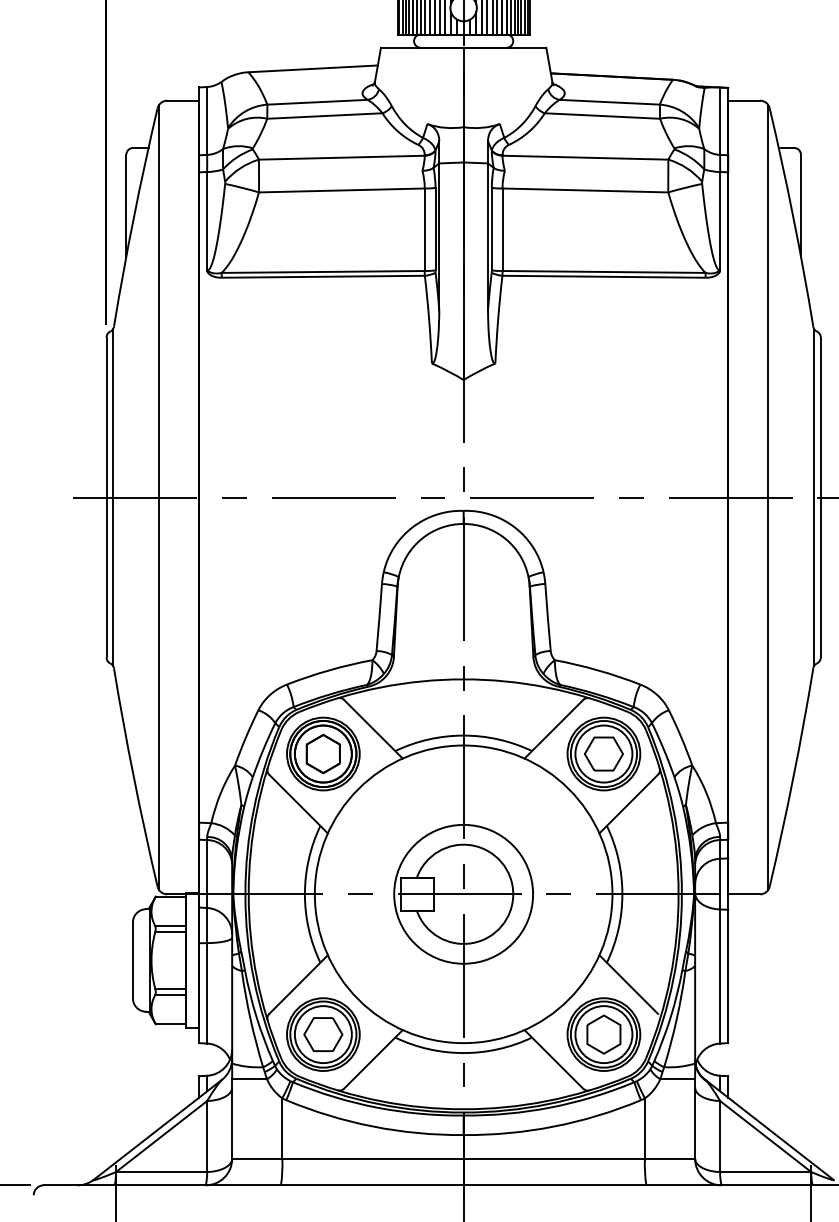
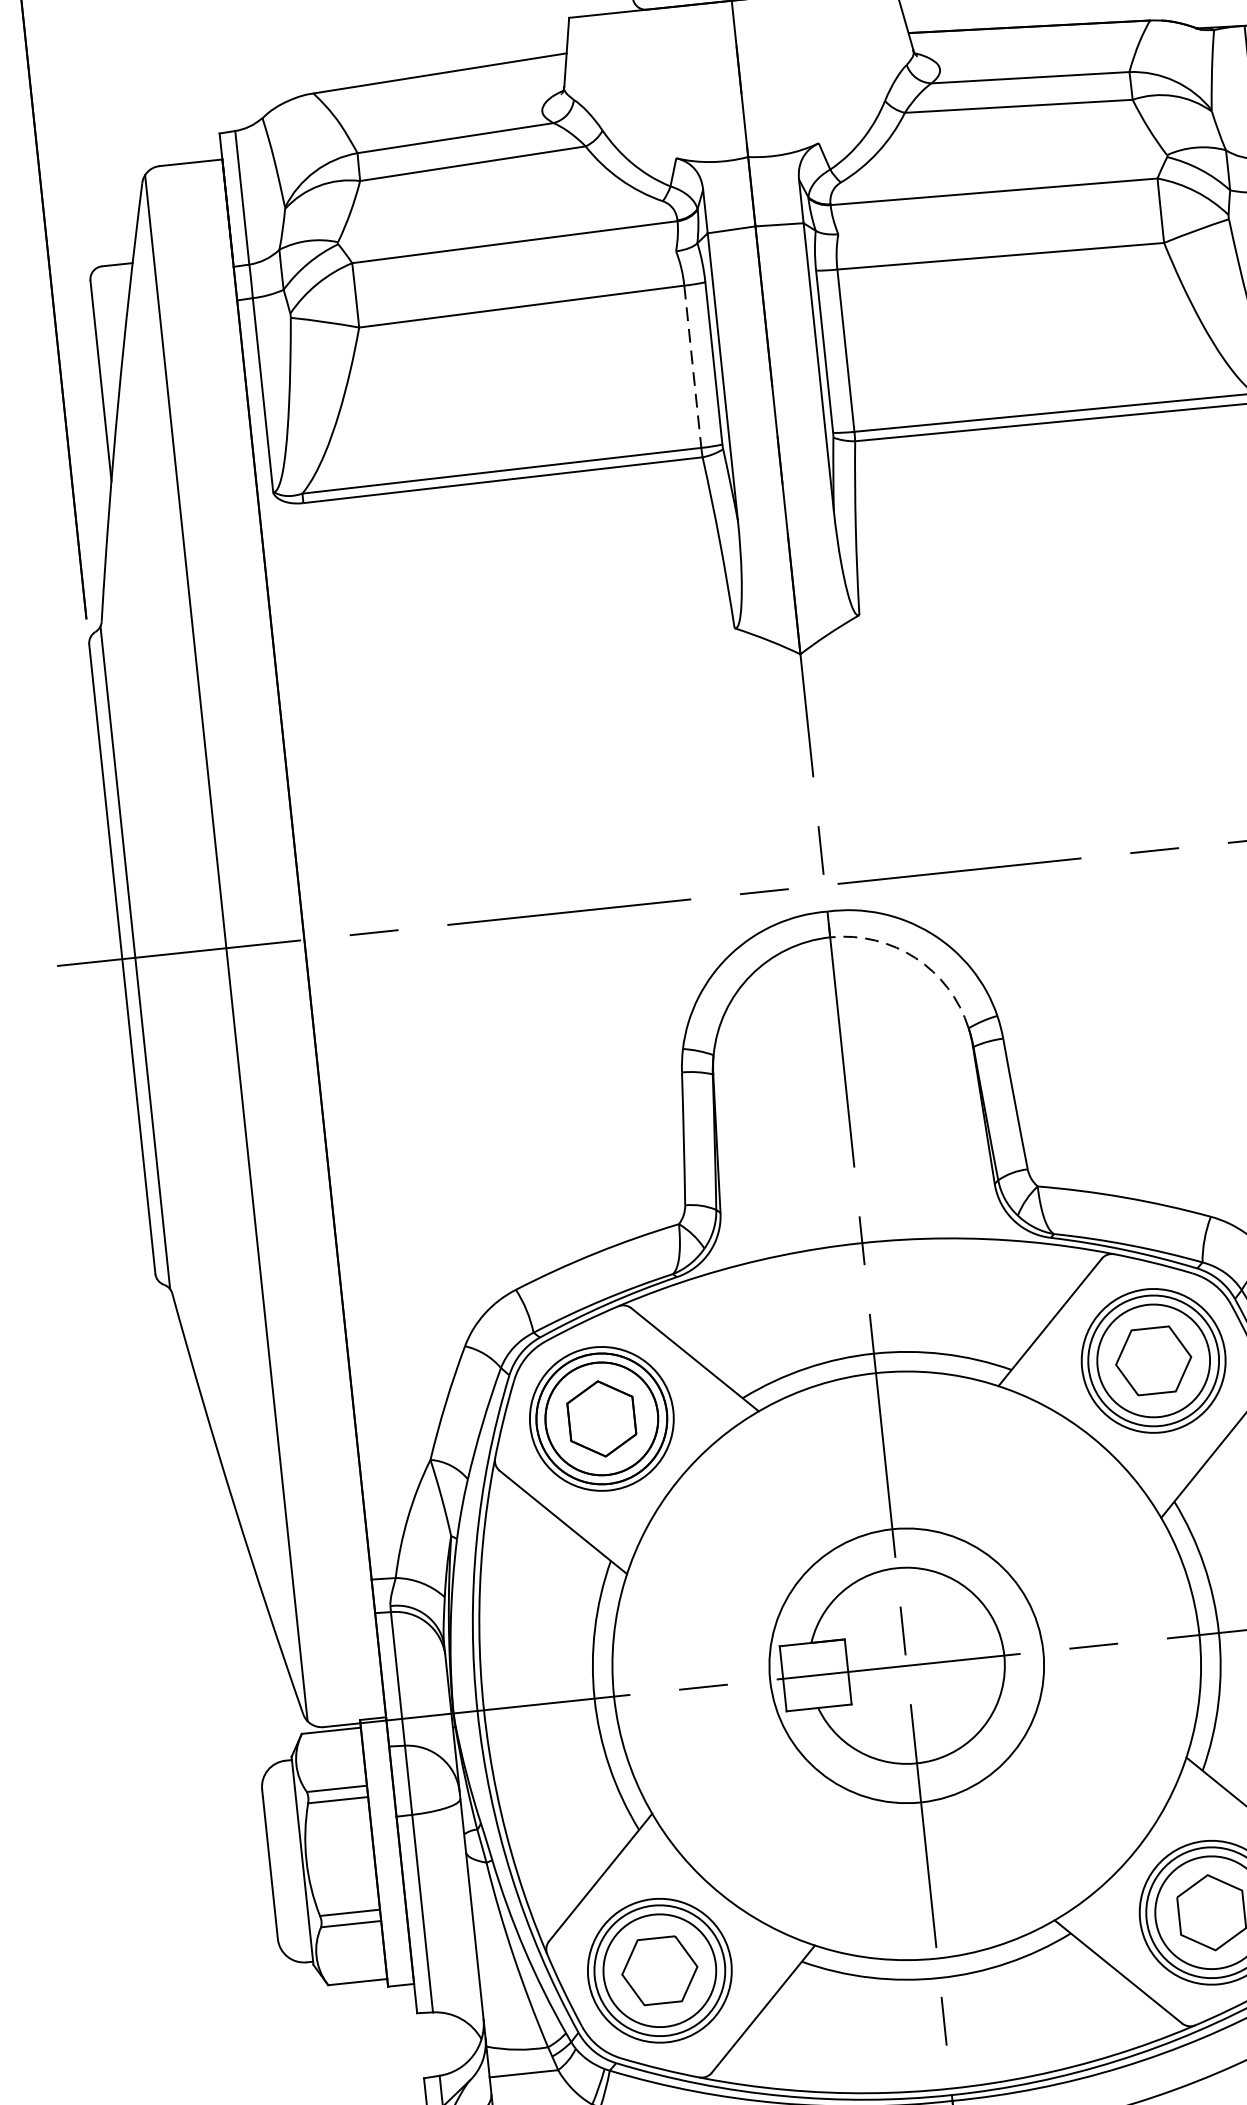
line: (424, 230) -> (692, 368), solid -> dashed
arc: (505, 538) -> (915, 957), solid -> dashed

